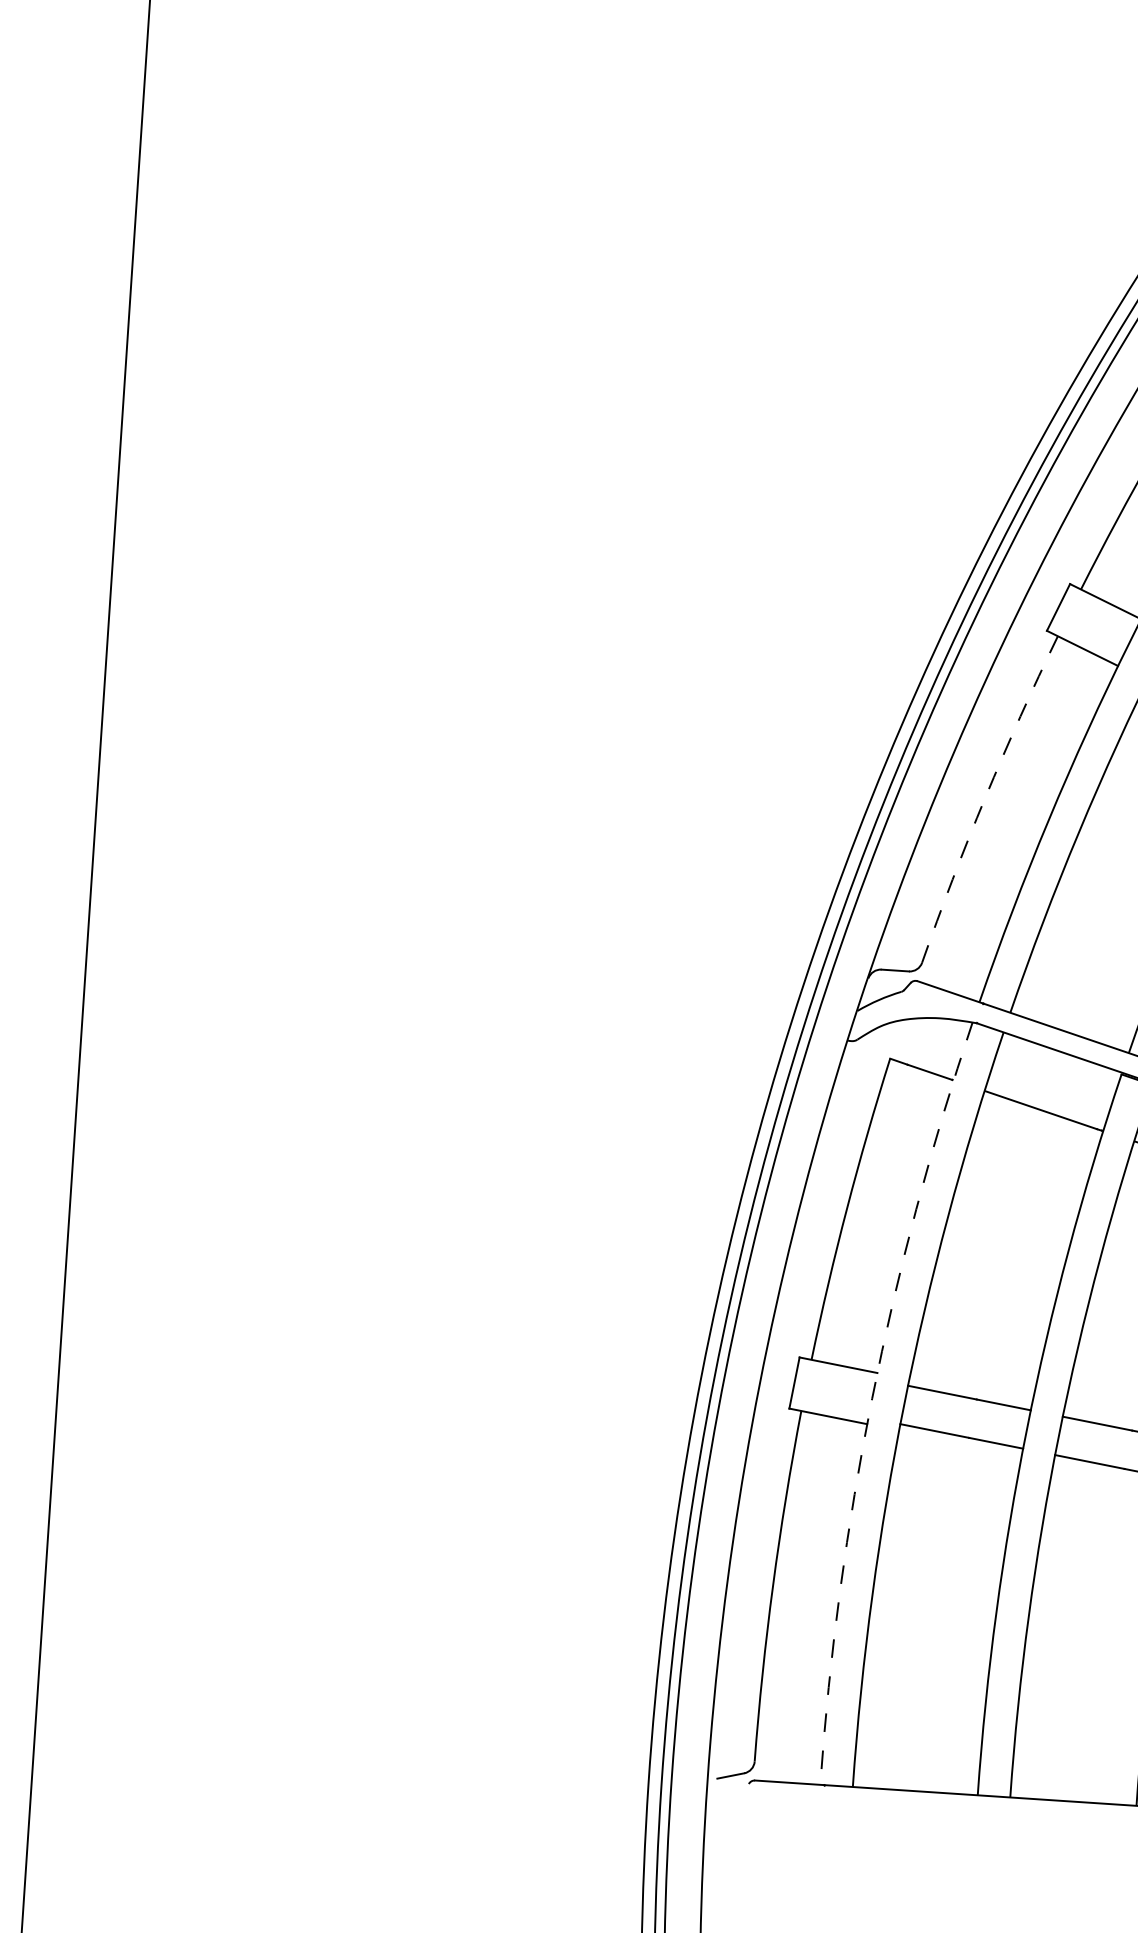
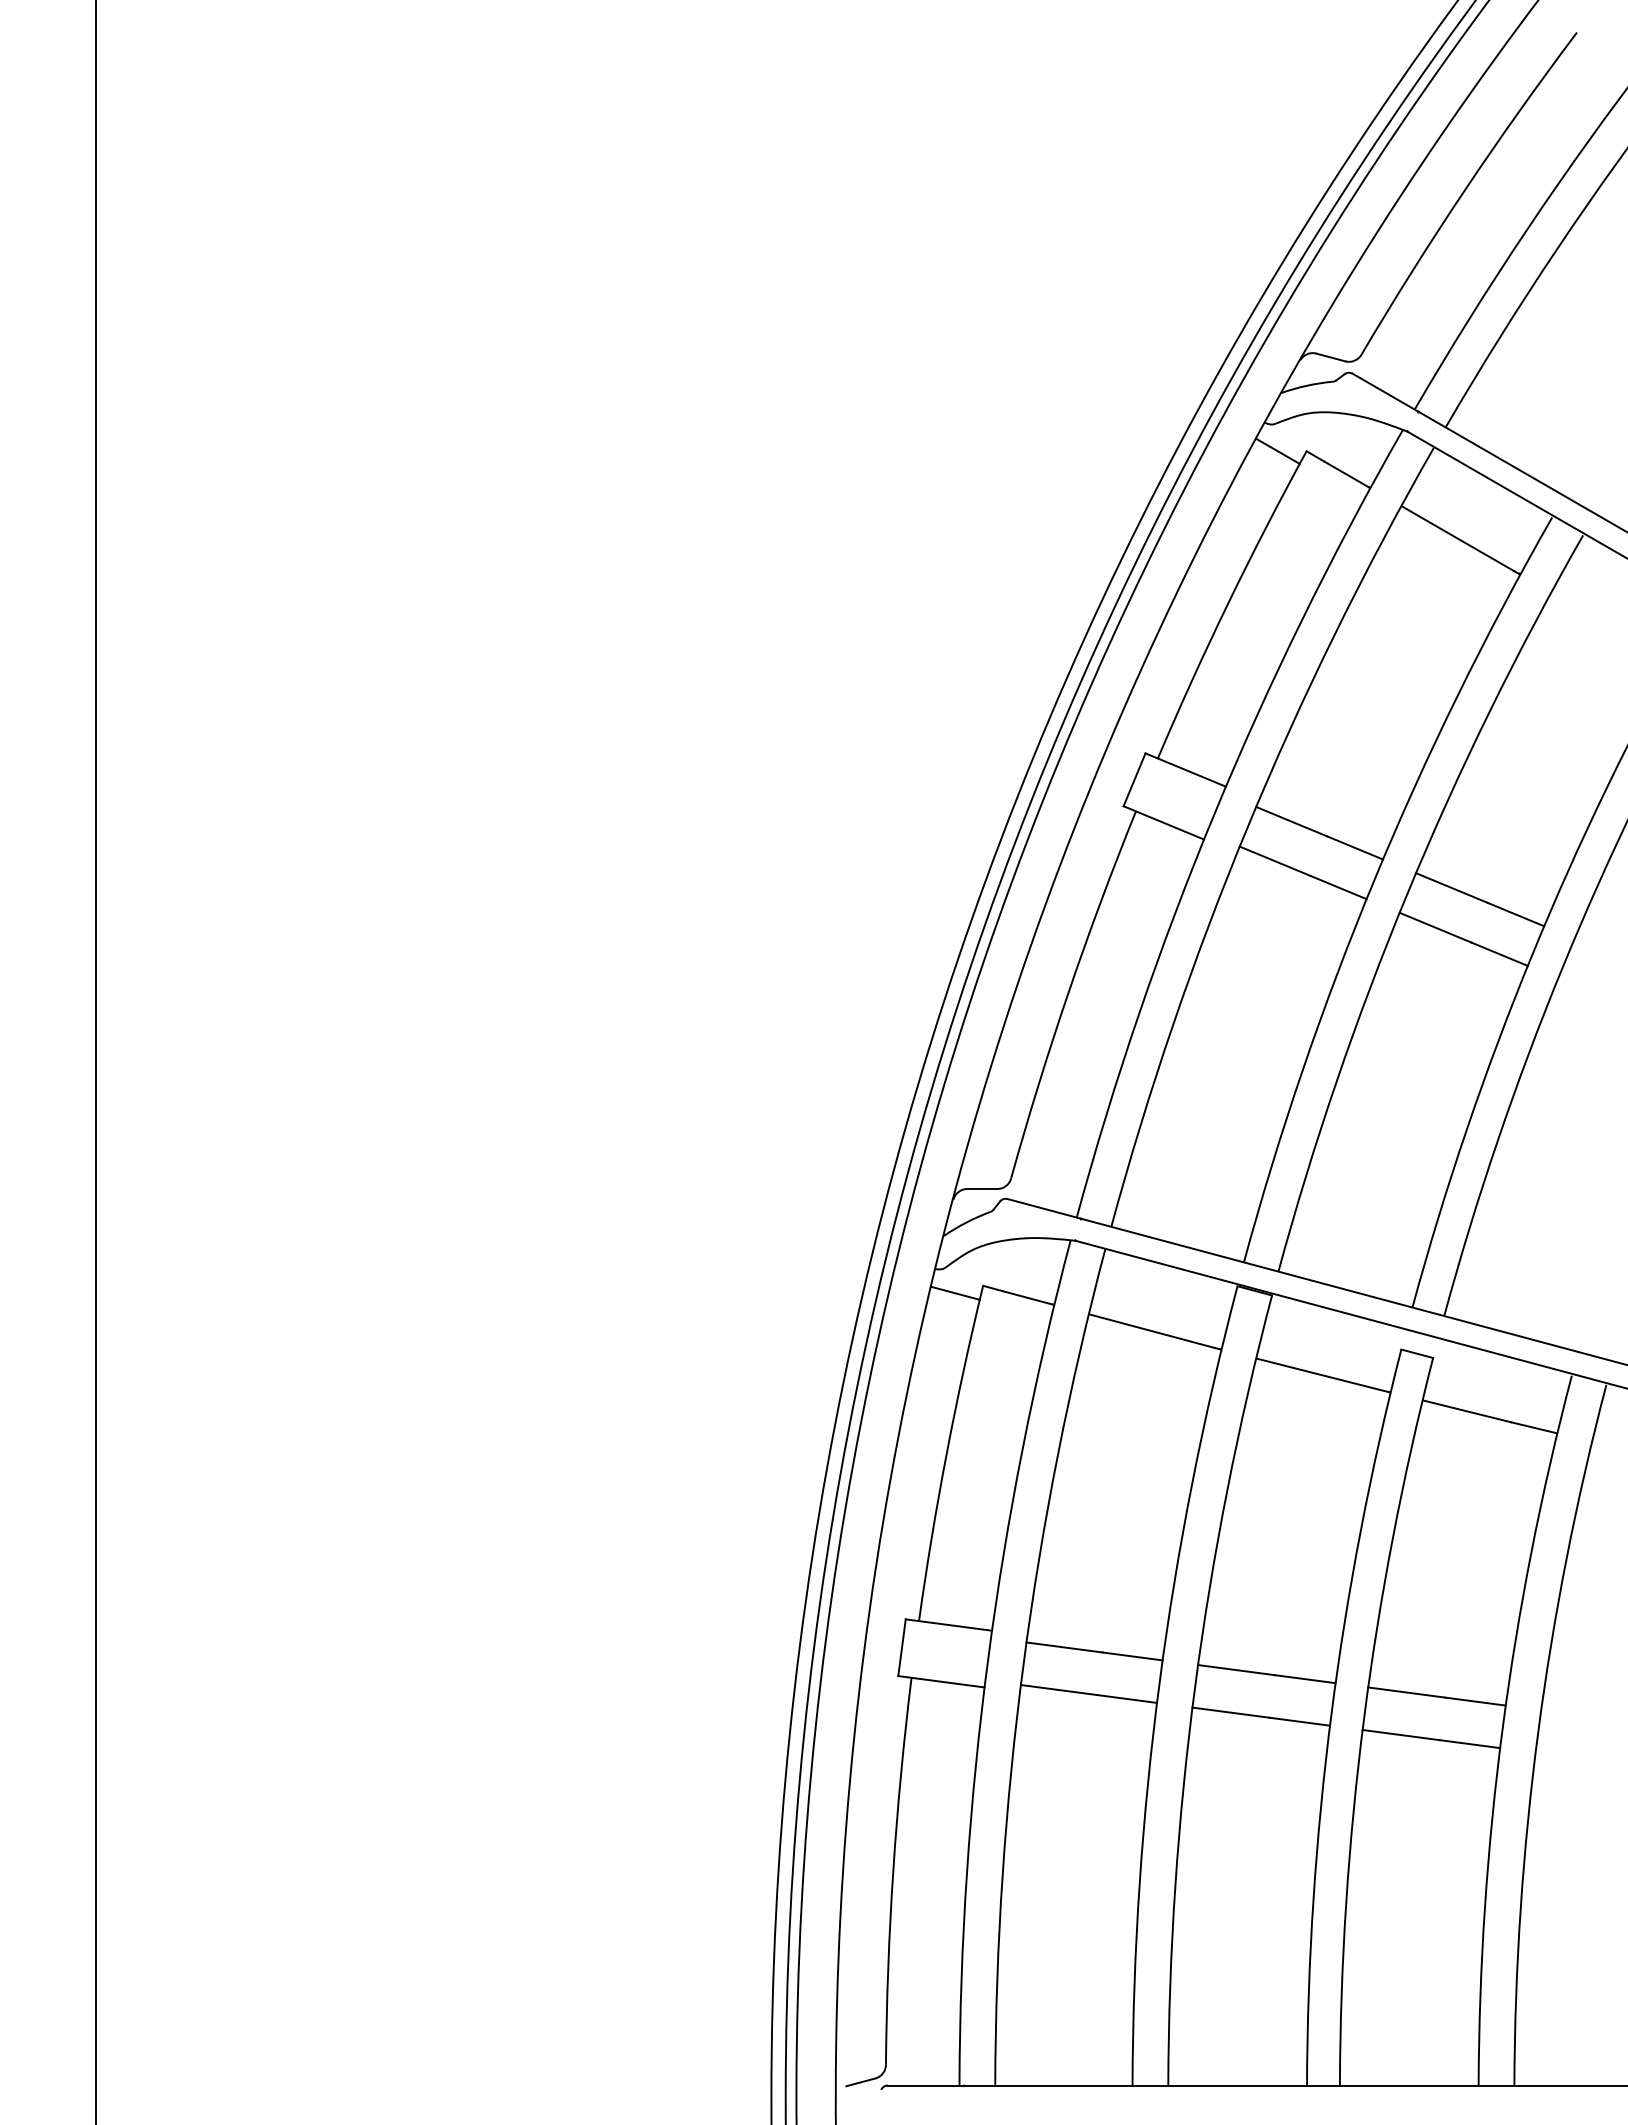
arc: (985, 797) -> (1068, 993), dashed -> solid
line: (864, 1063) -> (955, 1292), added
arc: (872, 1398) -> (988, 1659), dashed -> solid

